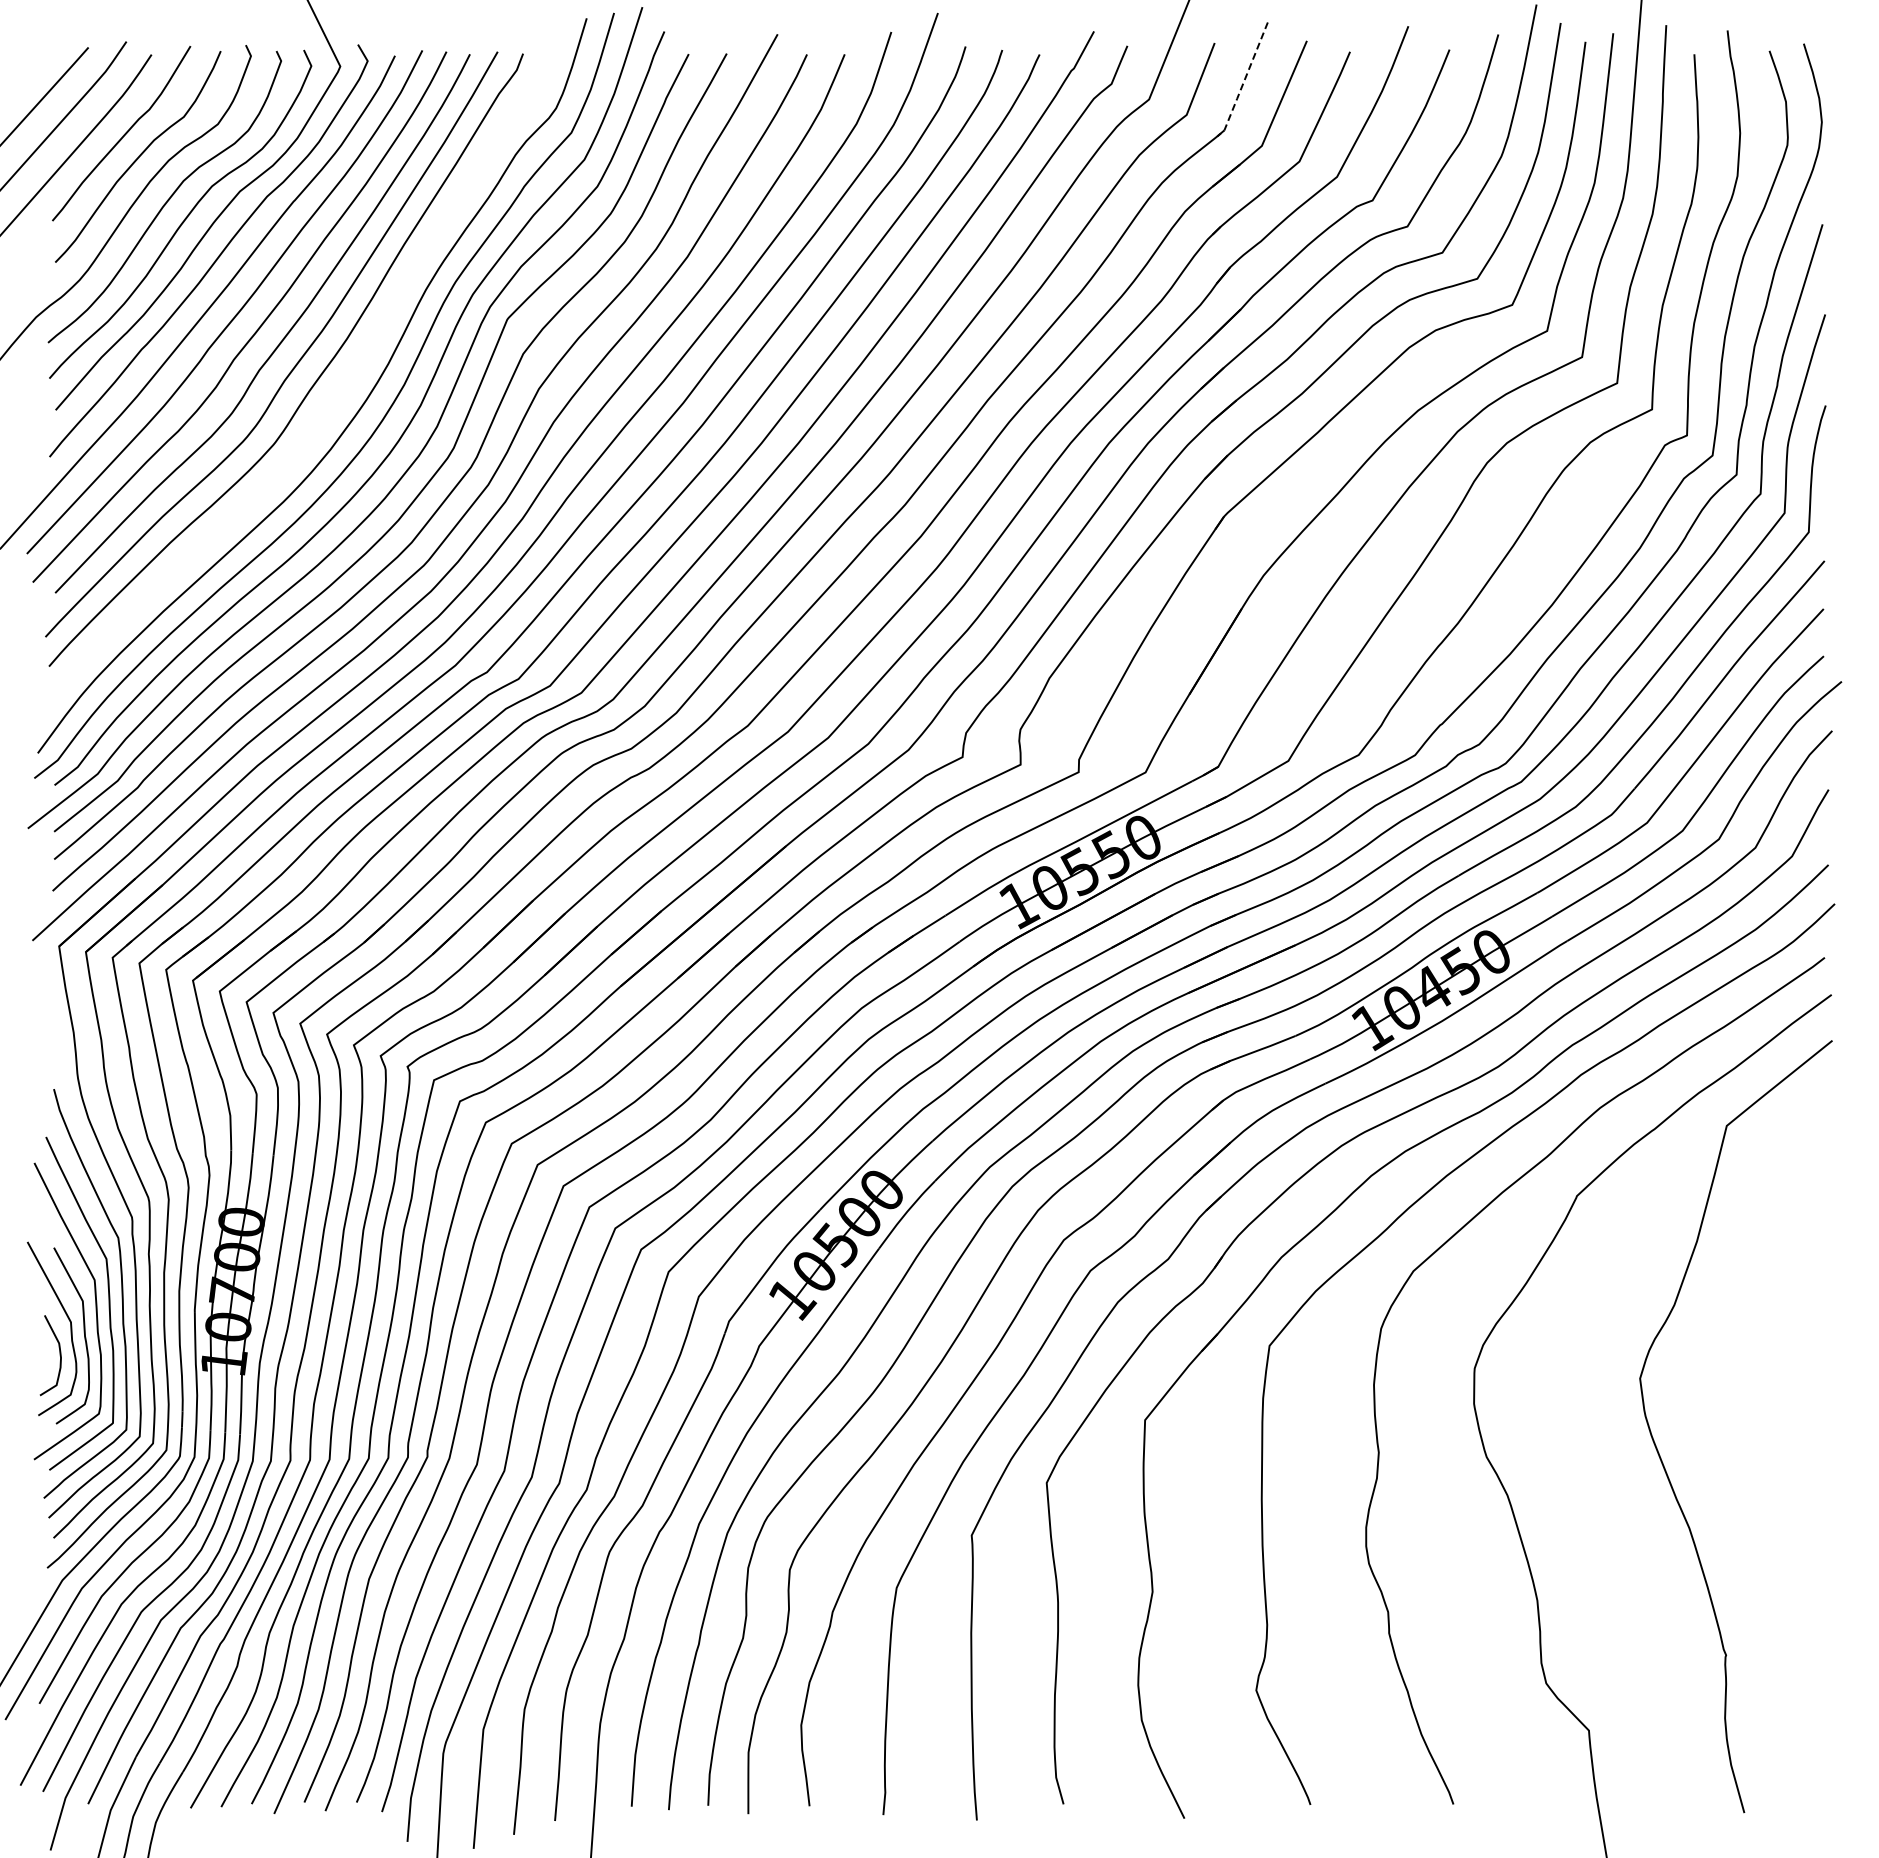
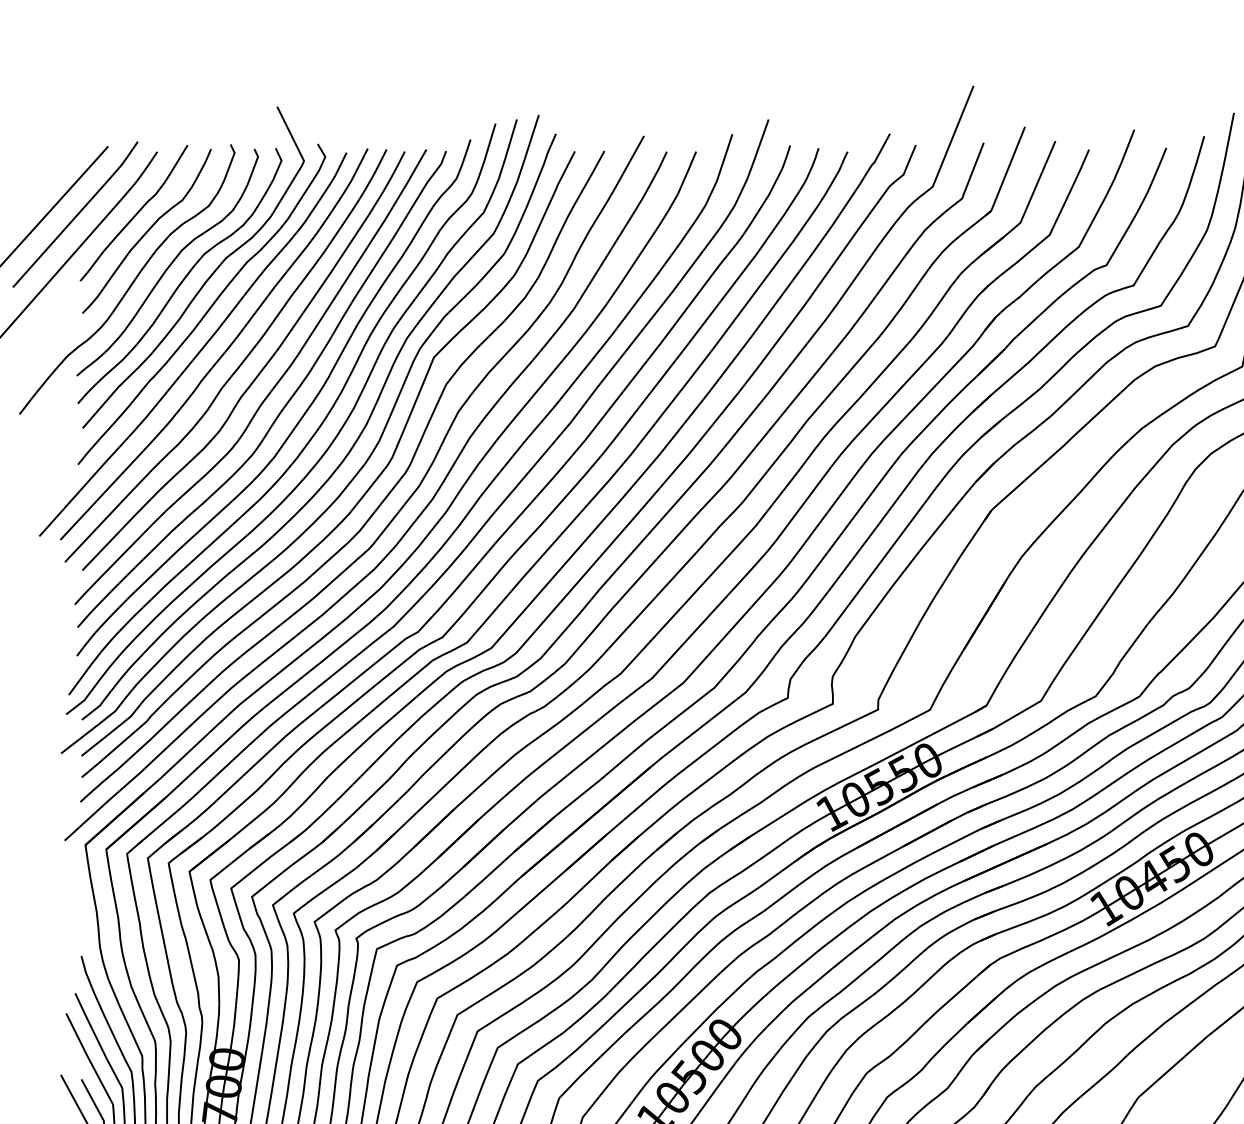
line: (1243, 82) -> (1006, 173), dashed -> solid
curve: (338, 393) -> (302, 415), added

